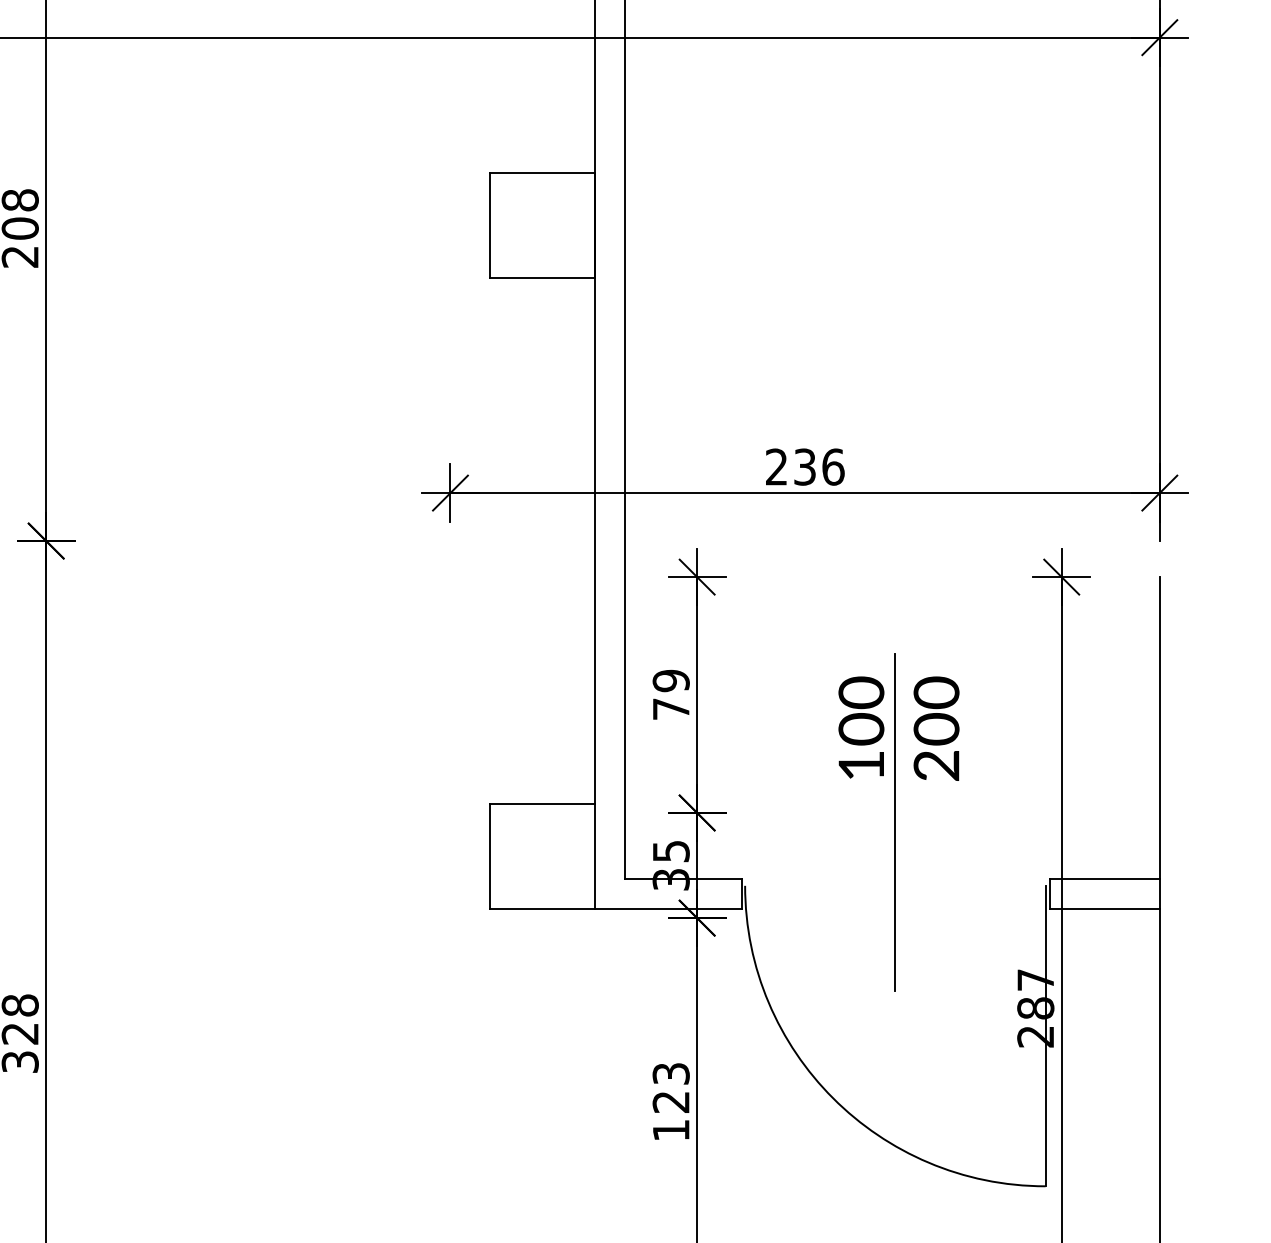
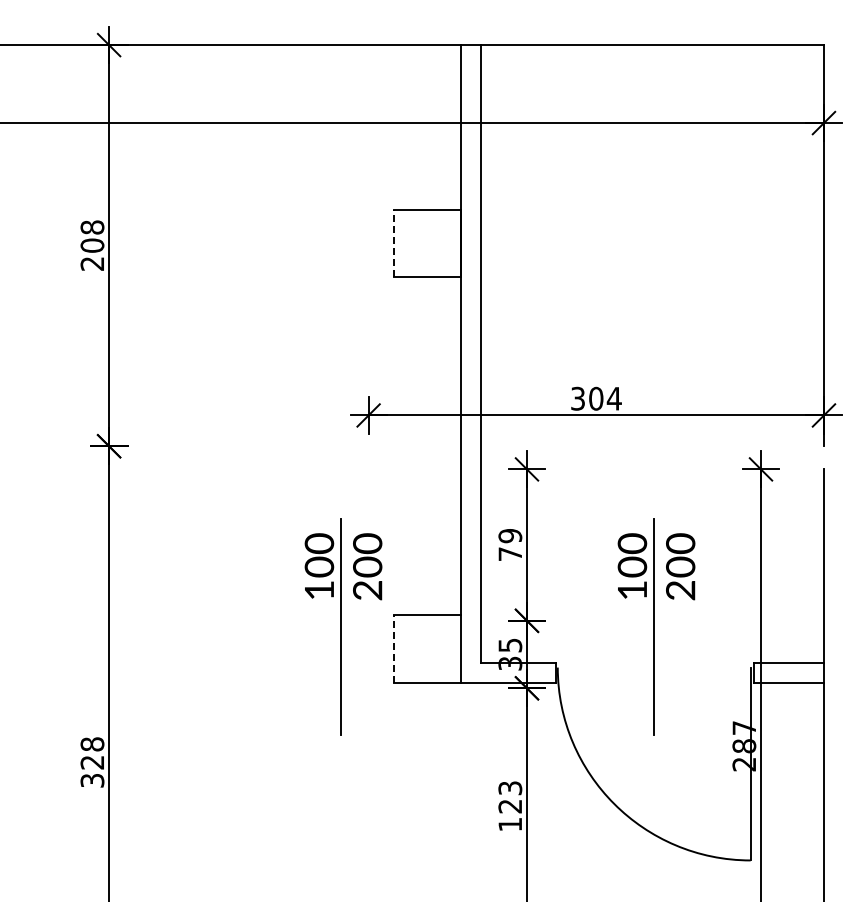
line: (489, 225) -> (393, 243), solid -> dashed
text: (805, 466) -> (596, 398), 236 -> 304
part: (411, 821) -> (343, 626), added
line: (489, 856) -> (393, 648), solid -> dashed

